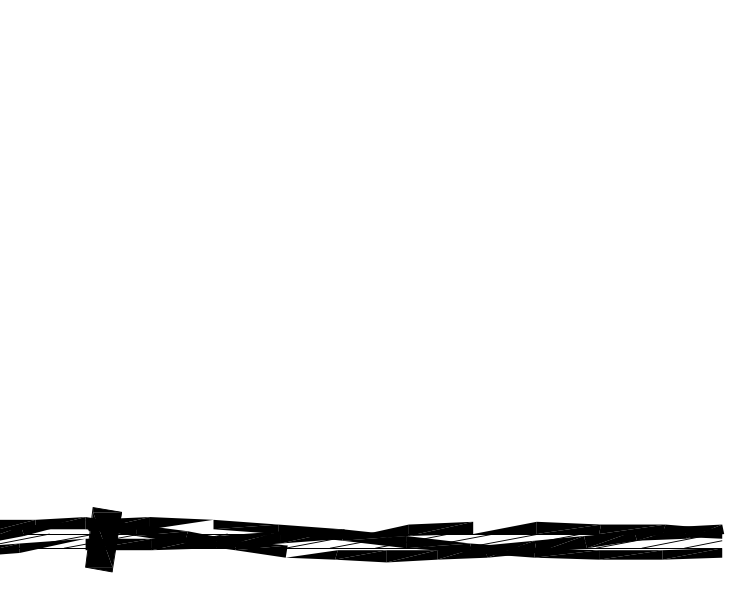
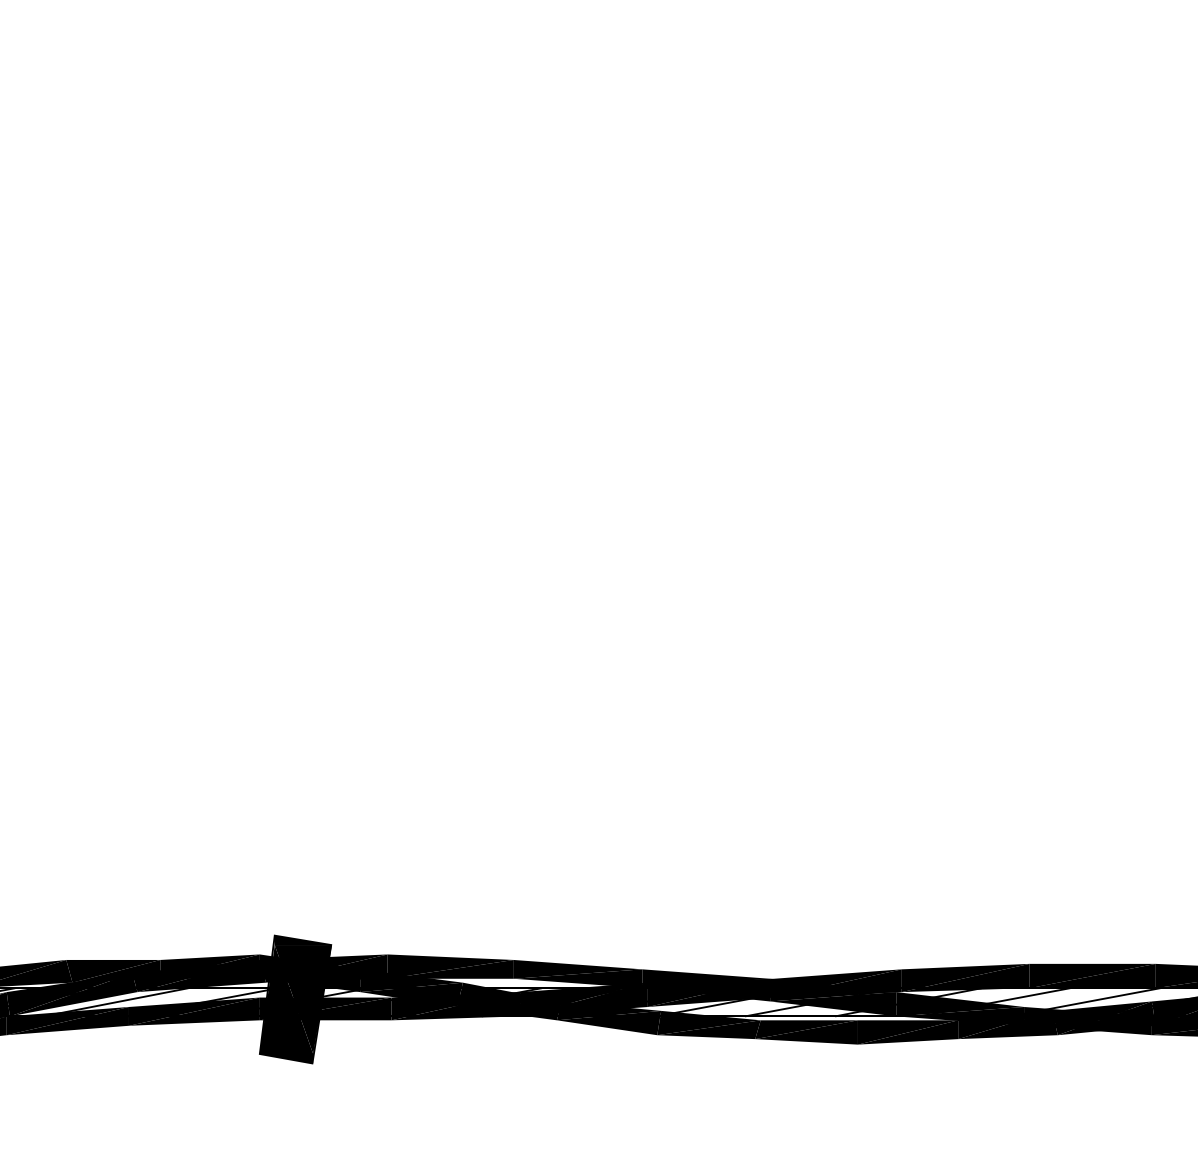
fill: (181, 524) -> (450, 969), added
fill: (56, 527) -> (202, 975), added
fill: (504, 527) -> (1091, 975), added
fill: (376, 531) -> (837, 983), added
fill: (52, 545) -> (194, 1010), added
fill: (311, 551) -> (708, 1022), added

